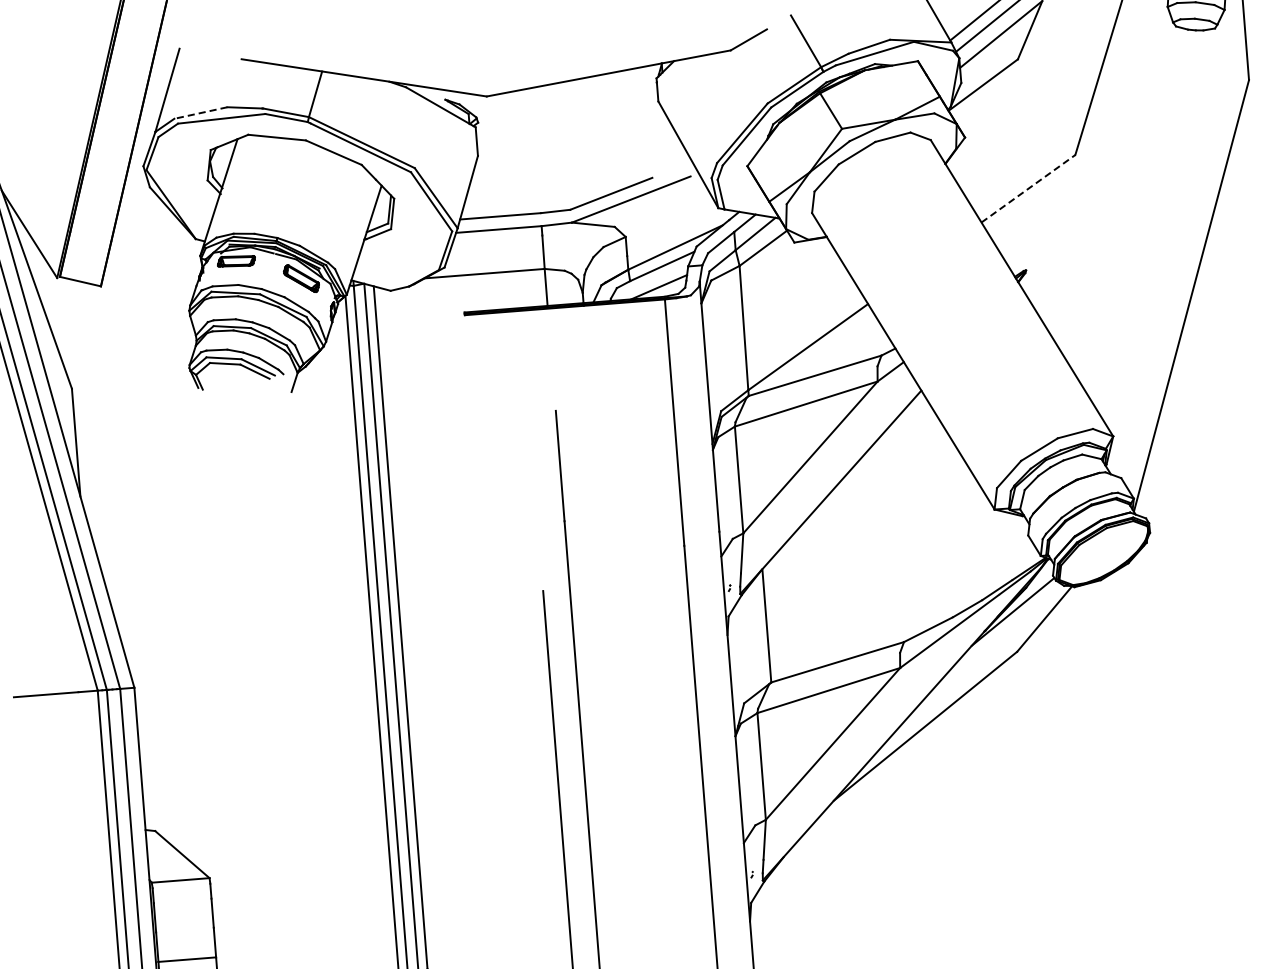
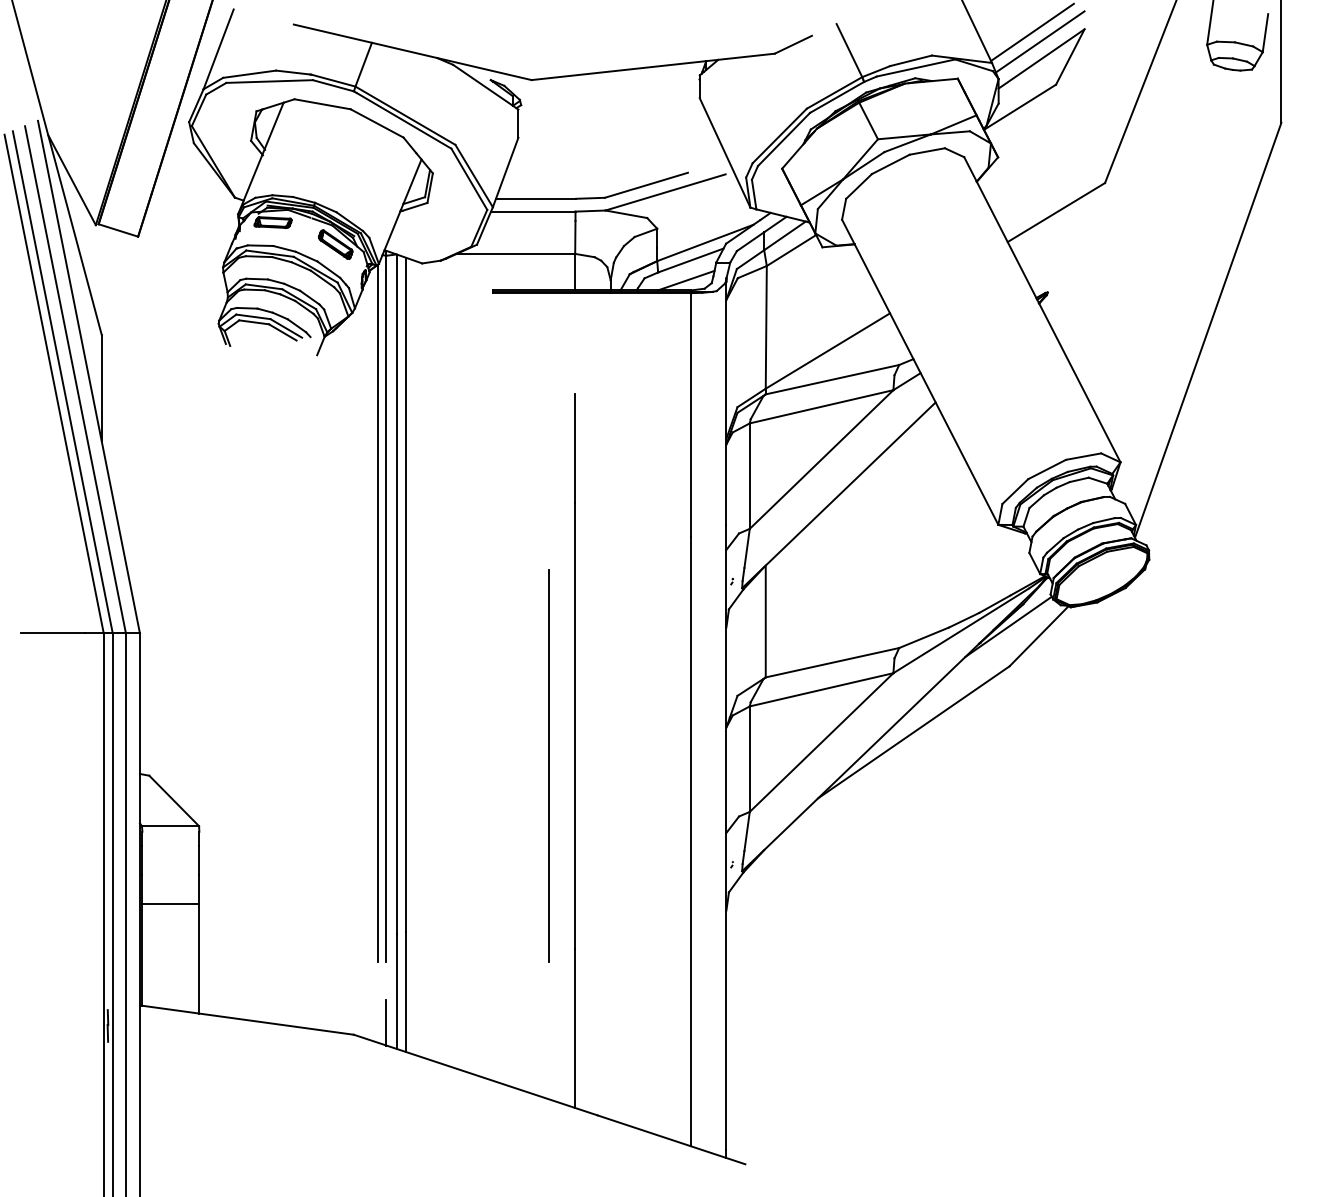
line: (200, 113) -> (249, 74), dashed -> solid
line: (1028, 188) -> (1056, 212), dashed -> solid

